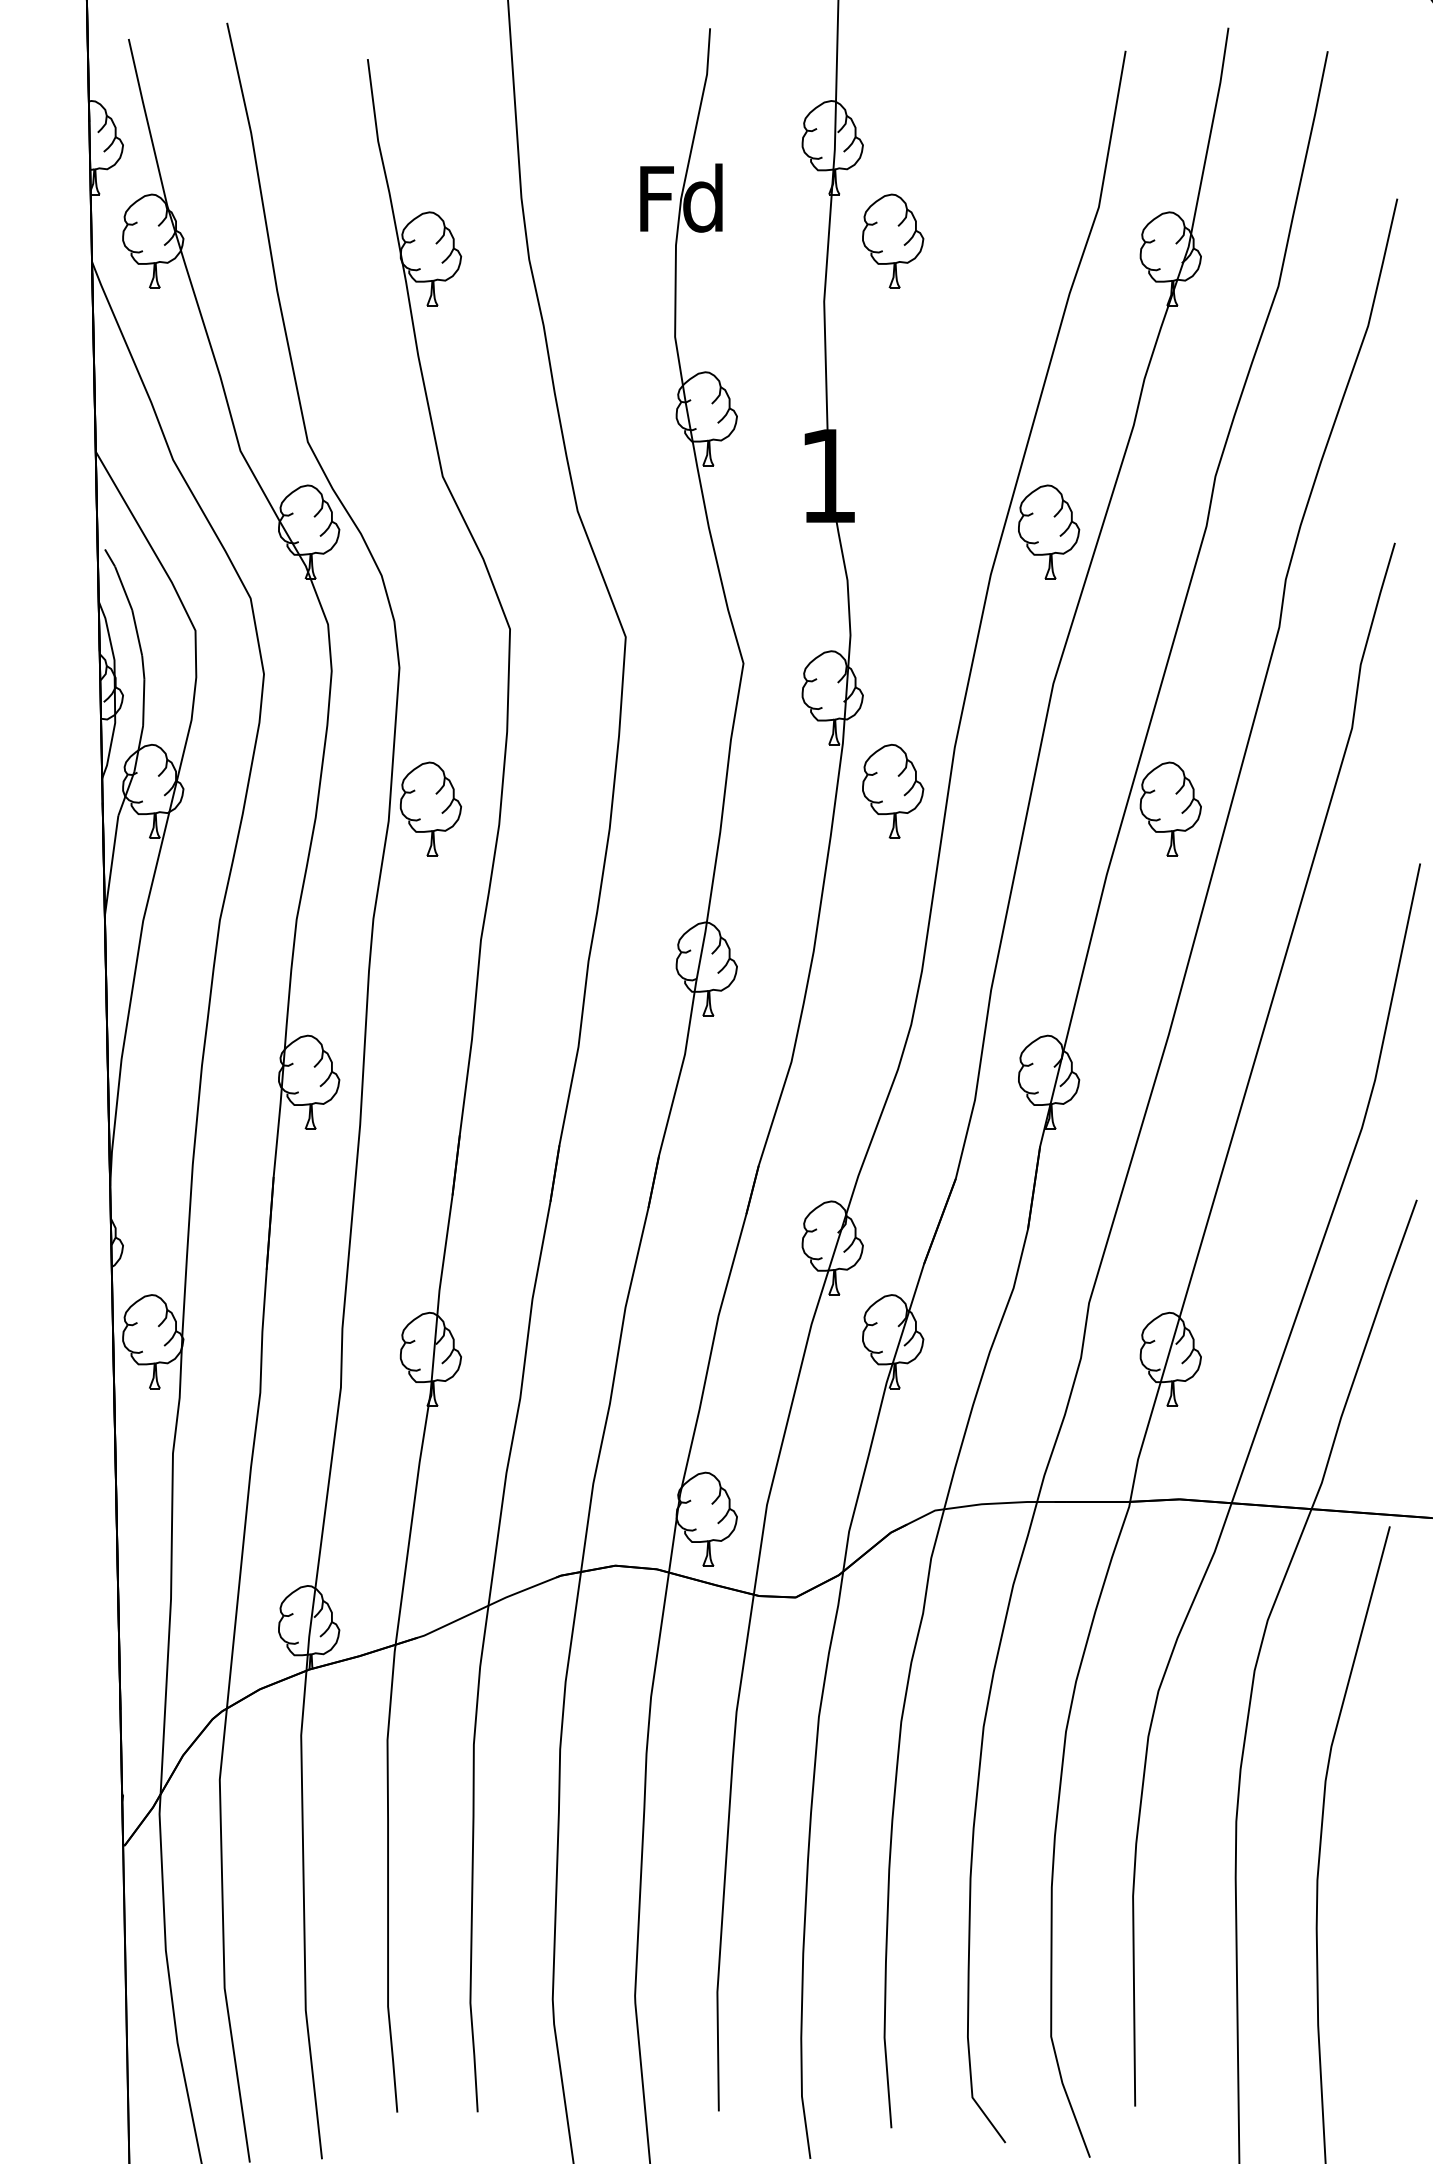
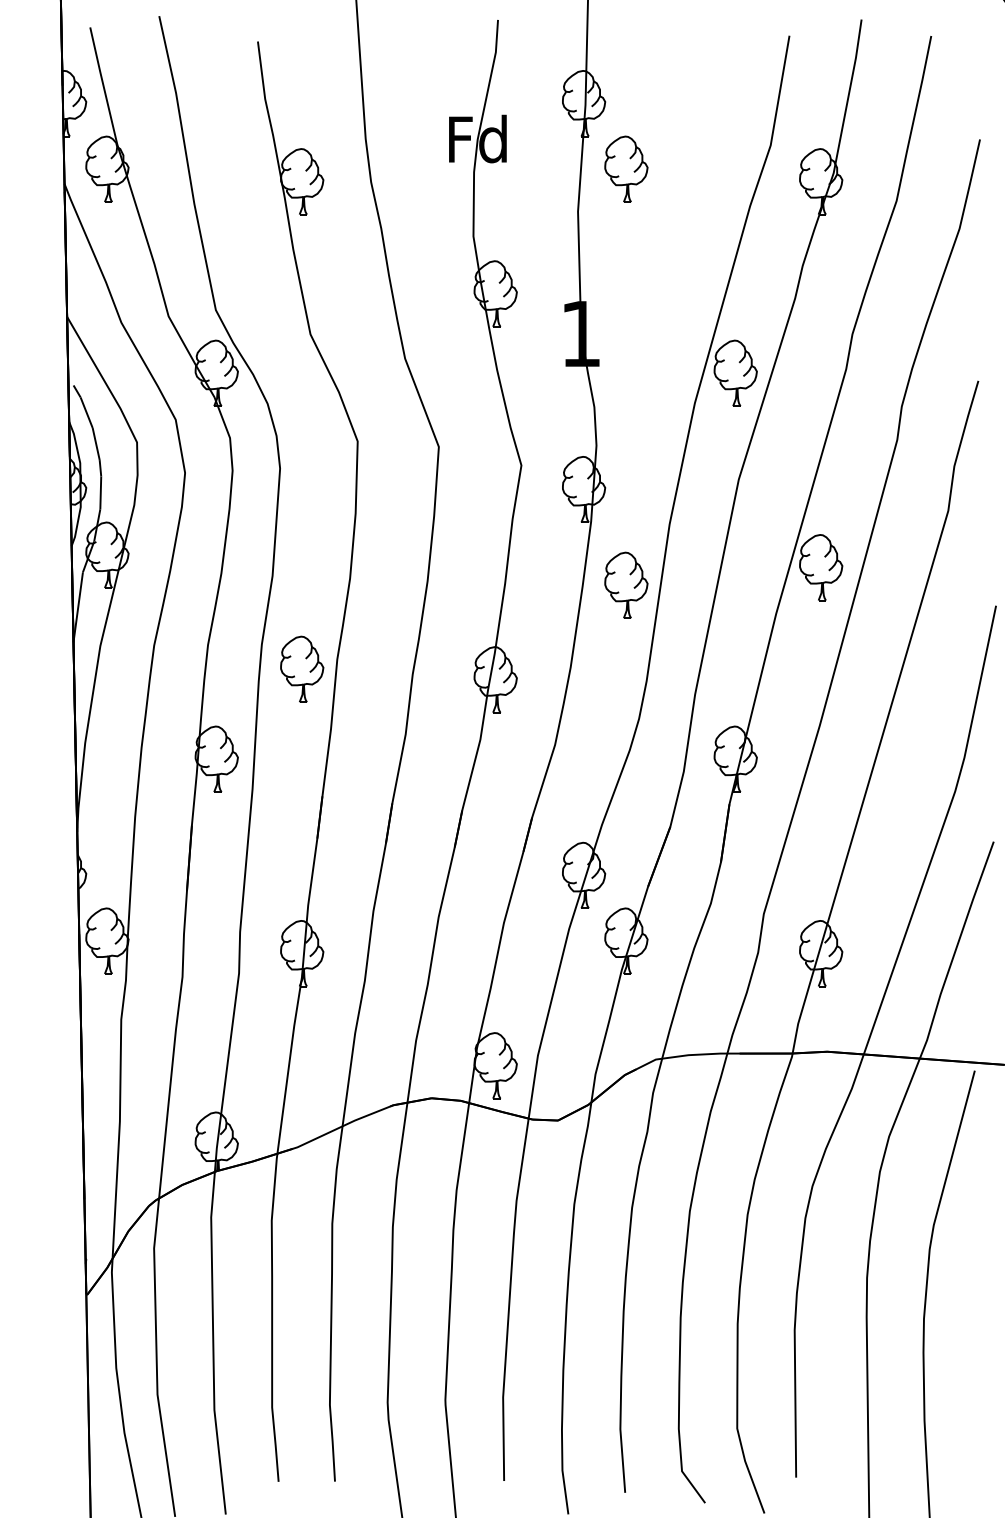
part: (893, 791) -> (626, 585), moved
part: (430, 808) -> (301, 668), moved

